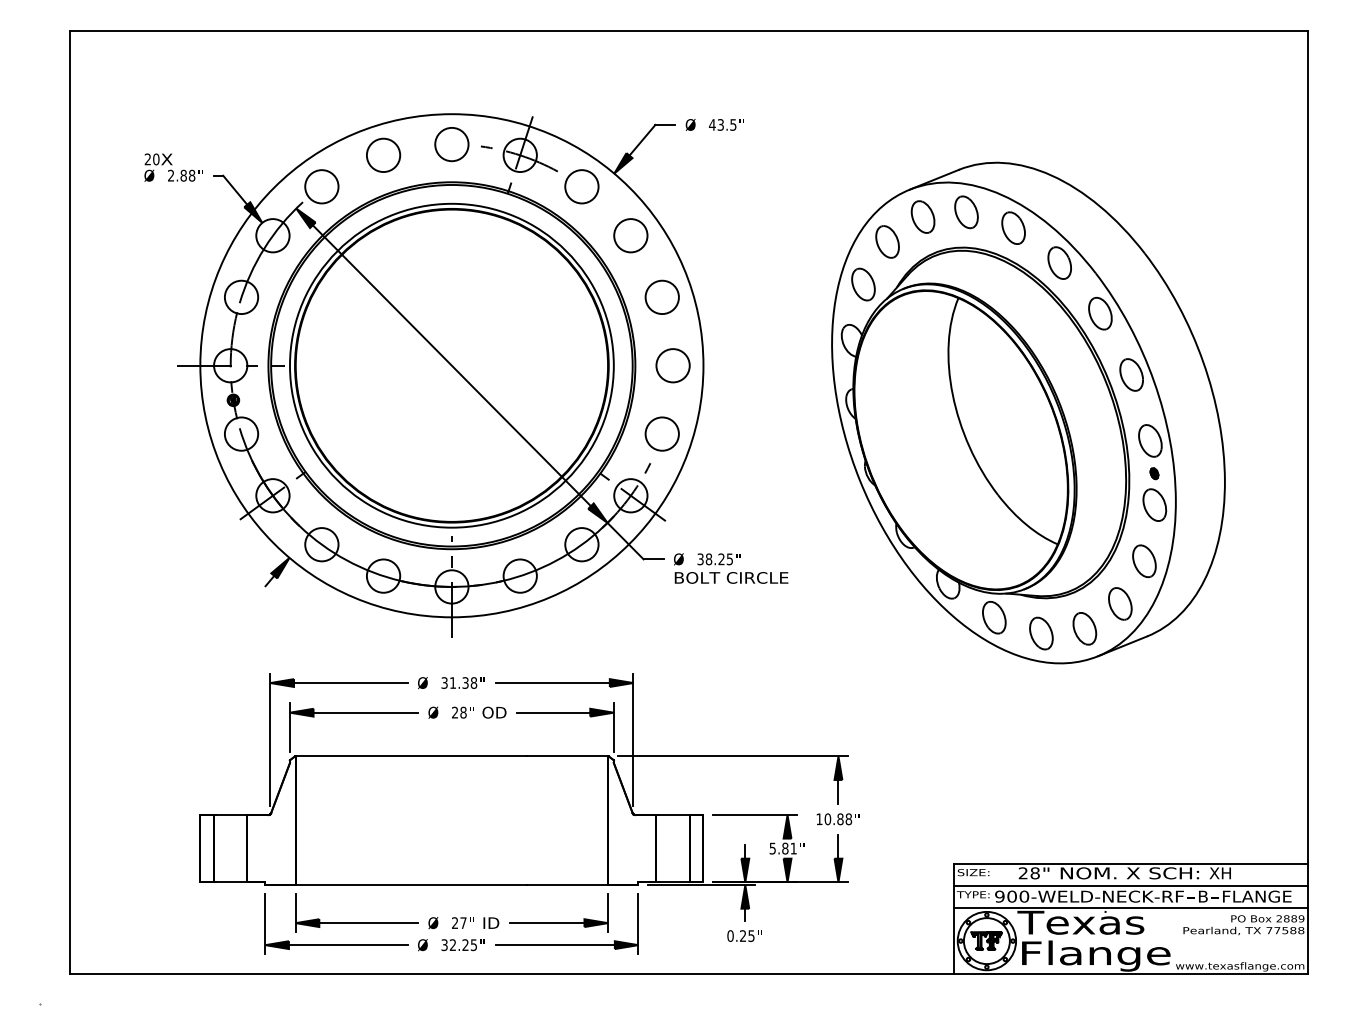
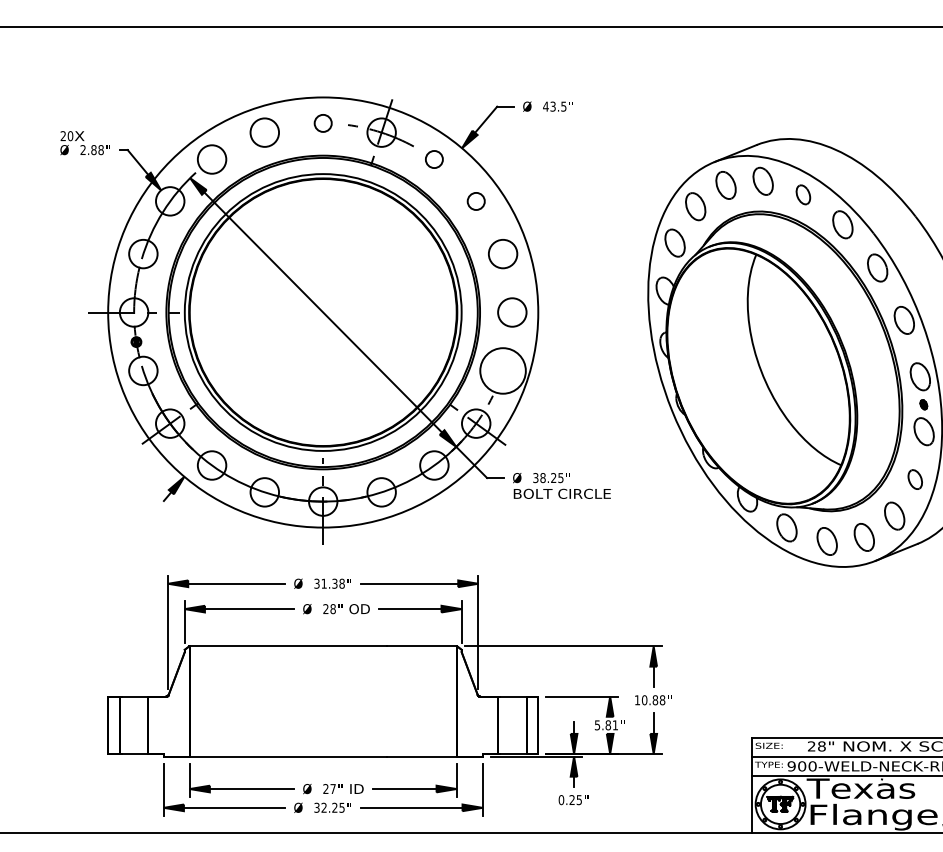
circle: (451, 144) -> (322, 123), size x0.6
circle: (581, 186) -> (434, 159), size x0.6
part: (1013, 227) -> (803, 194), size x0.7
circle: (630, 235) -> (475, 201), size x0.6
circle: (661, 433) -> (502, 370), size x1.6
part: (1144, 560) -> (915, 479), size x0.7

